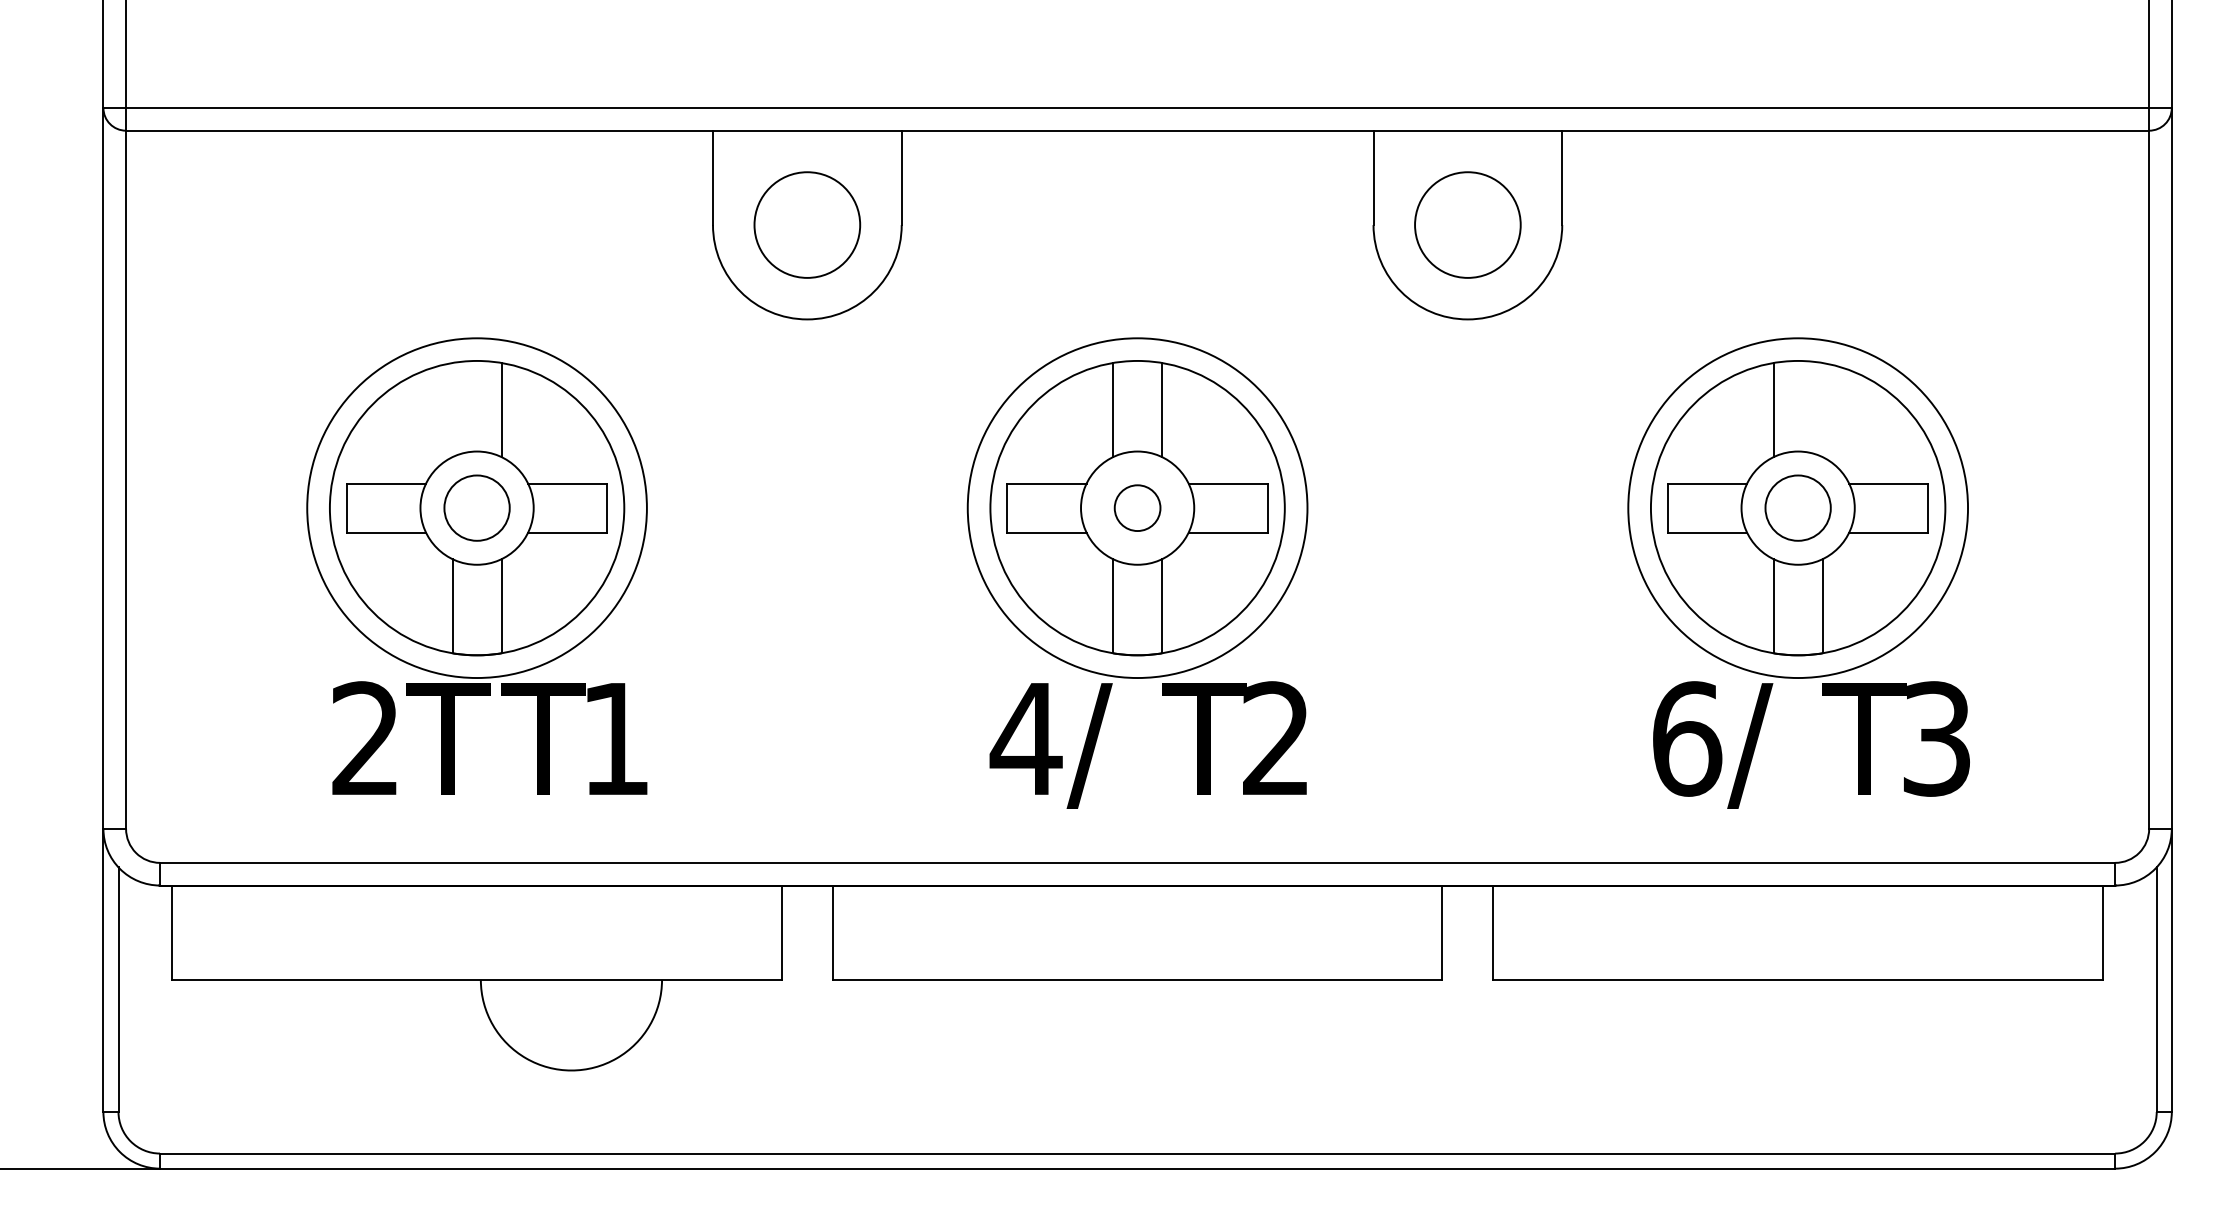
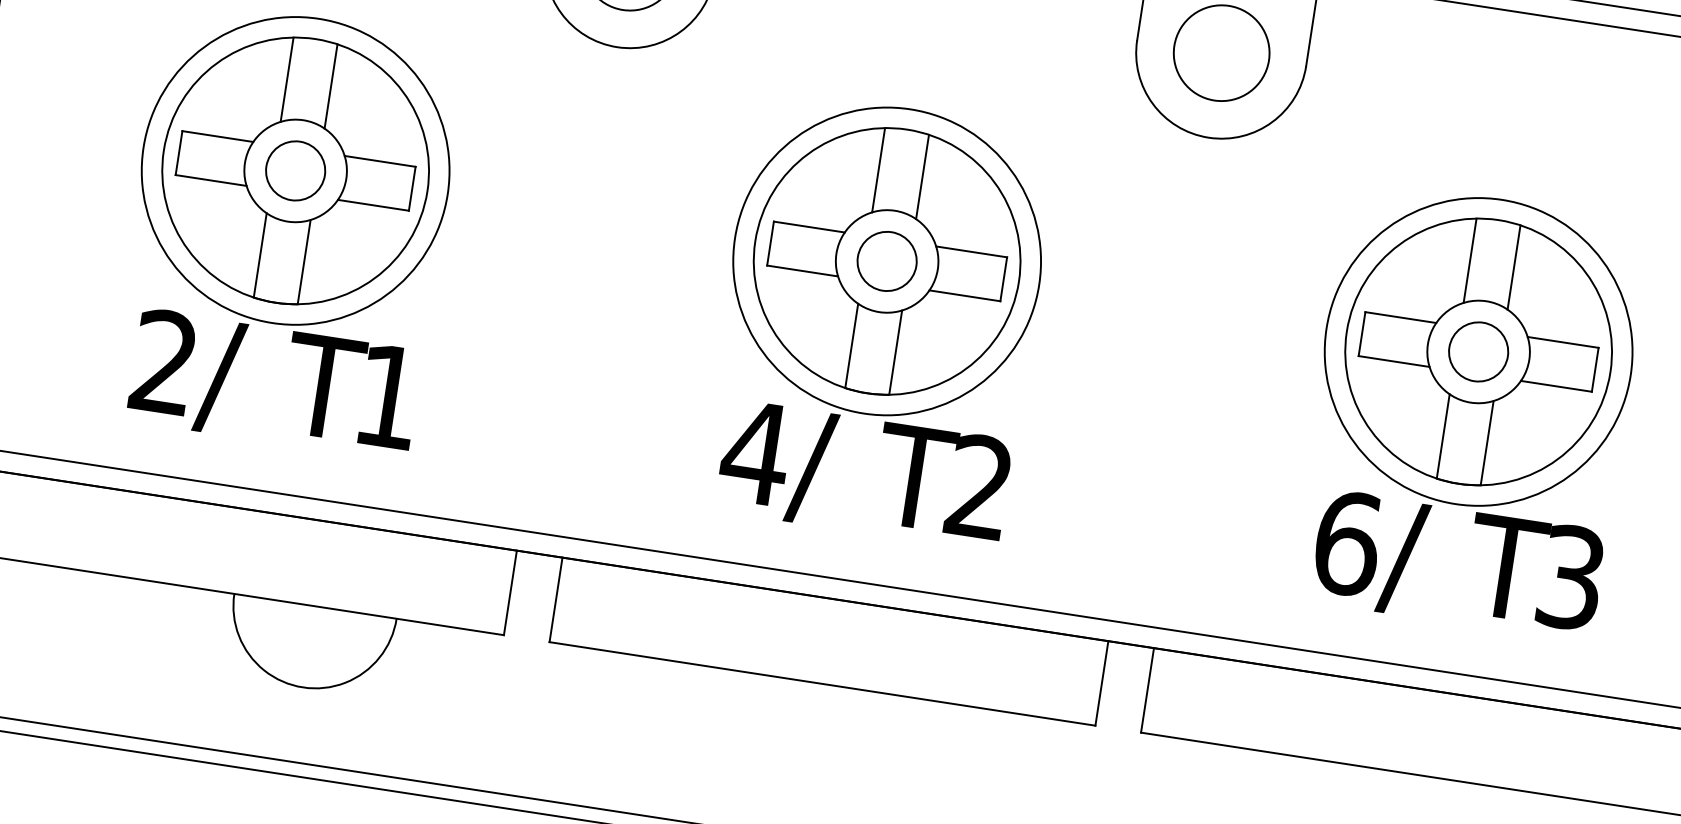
line: (452, 410) -> (287, 80), added
line: (1822, 410) -> (1513, 267), added
circle: (1137, 507) -> (887, 260), size x1.43
text: (448, 745) -> (237, 379), T -> /

